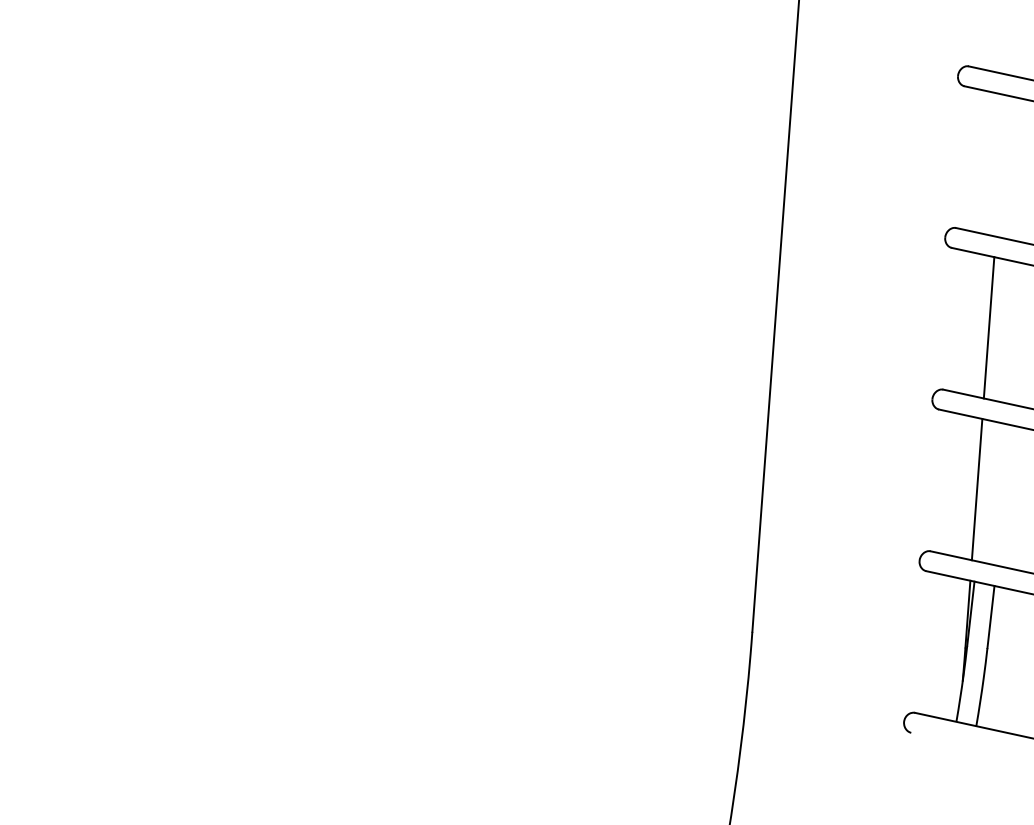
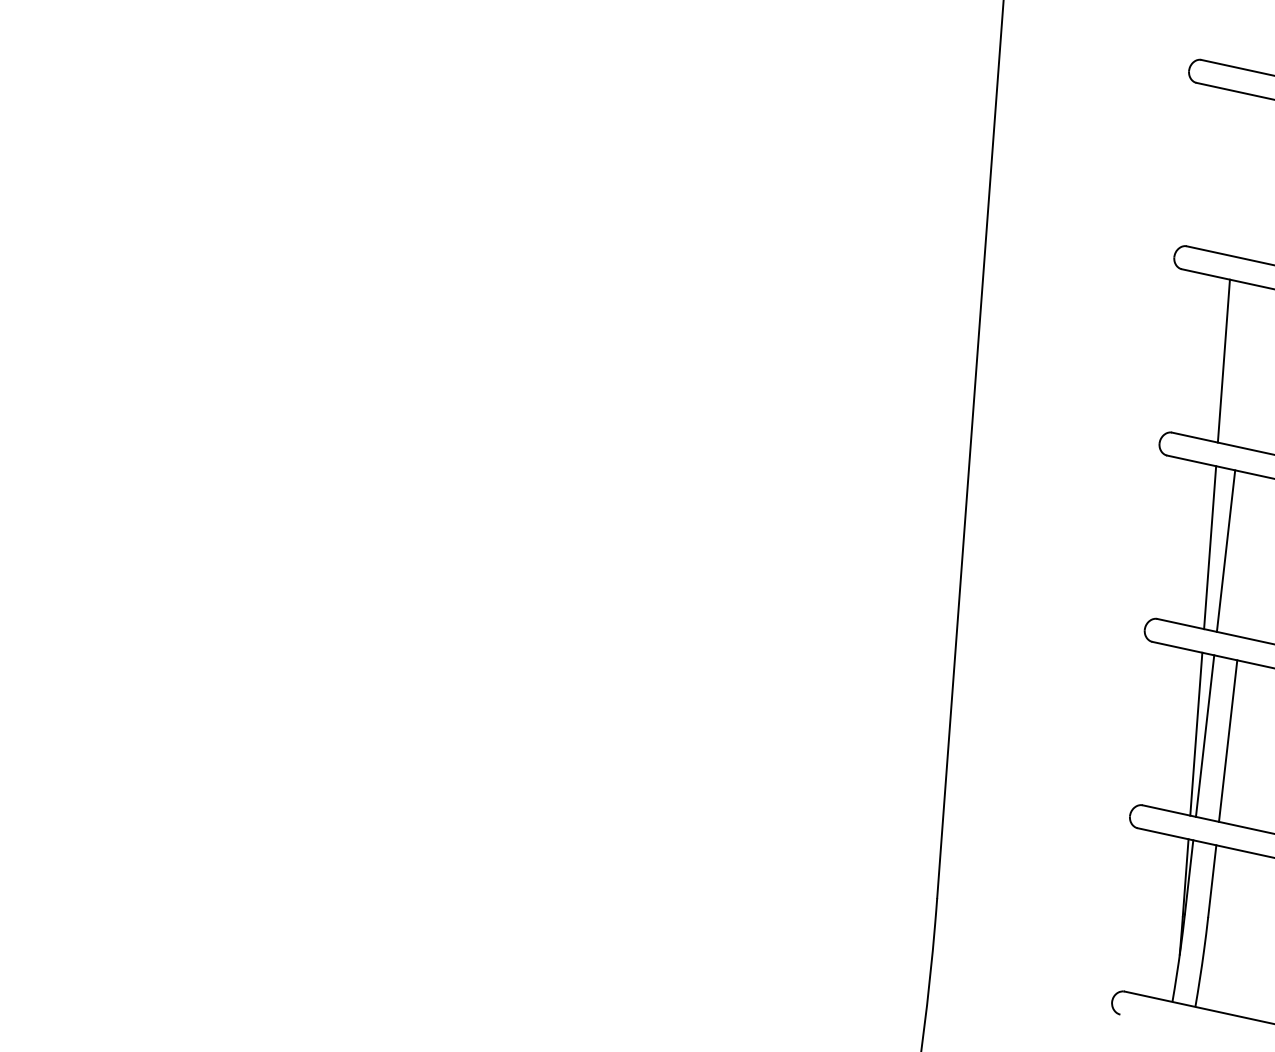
line: (1000, 165) -> (1223, 360), added
line: (1002, 330) -> (1225, 550), added
line: (984, 490) -> (1204, 735), added
line: (1005, 495) -> (1228, 740), added

